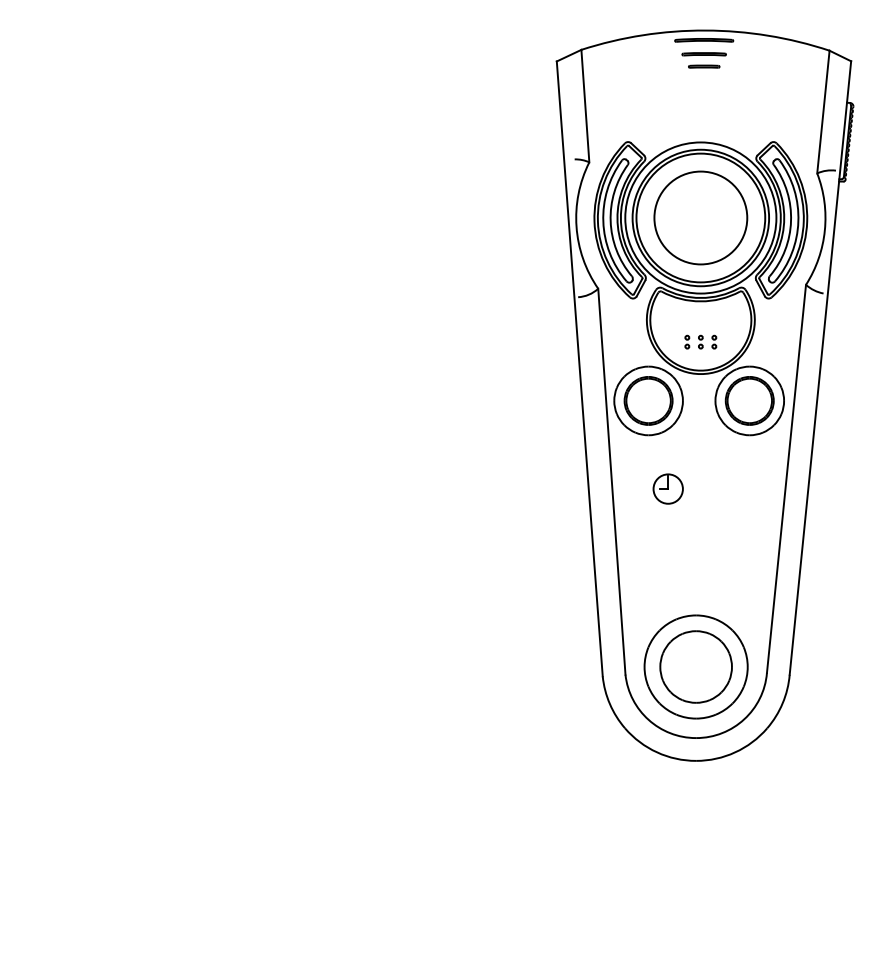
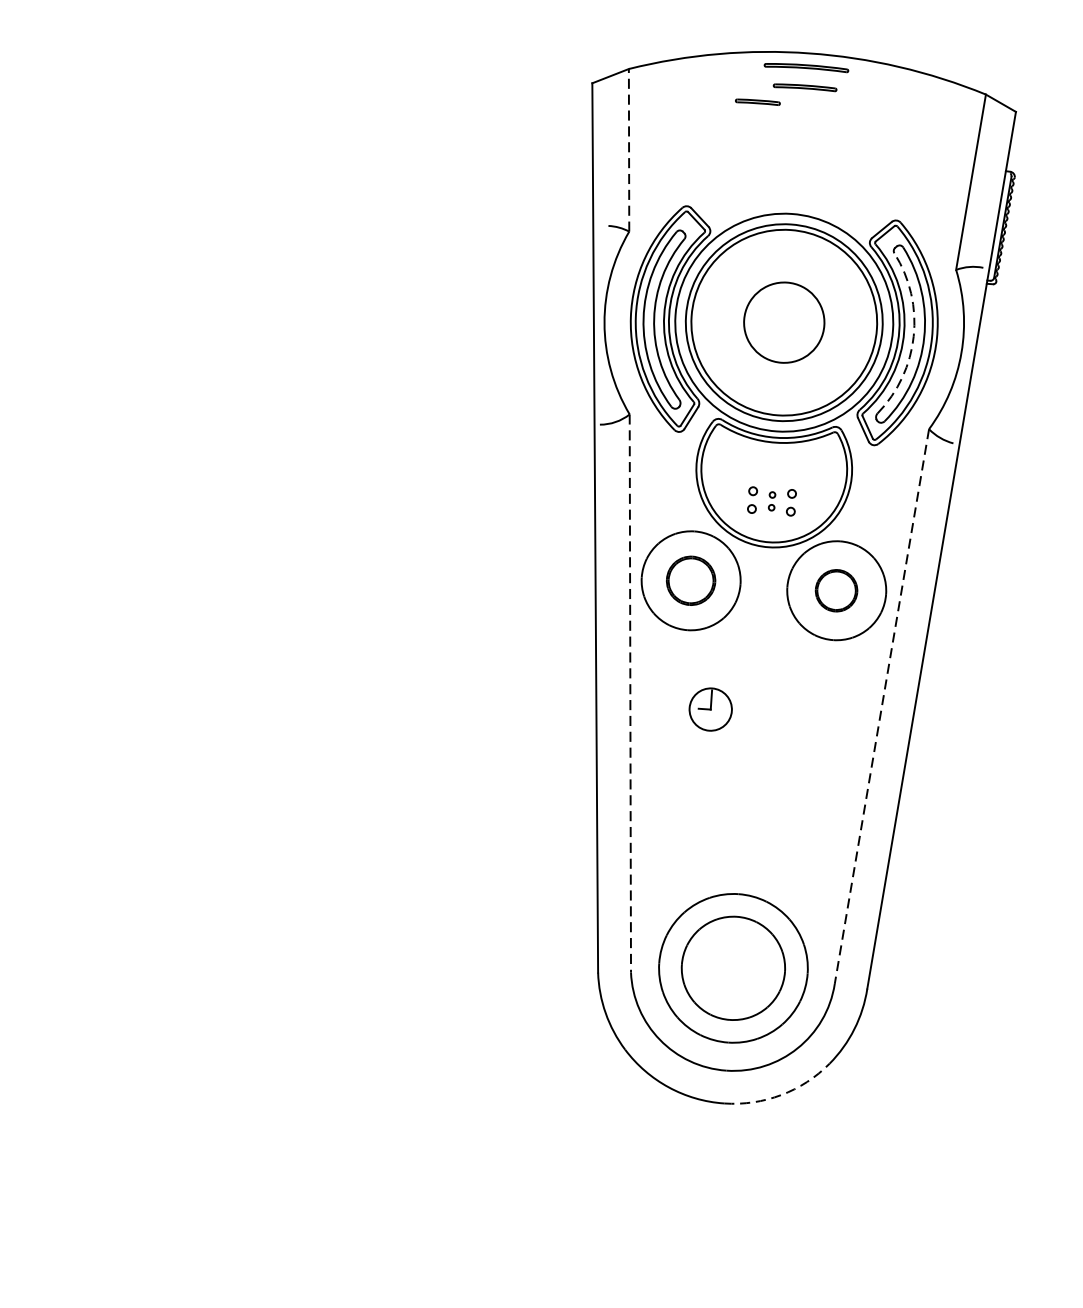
line: (704, 66) -> (758, 101), moved
line: (585, 105) -> (629, 149), solid -> dashed
circle: (700, 217) -> (783, 321), size x0.6
arc: (791, 221) -> (914, 336), solid -> dashed
part: (687, 341) -> (752, 499), size x1.4
part: (714, 341) -> (791, 501), size x1.4
part: (648, 400) -> (691, 580), size x0.7
part: (749, 400) -> (836, 590), size x0.6
line: (786, 479) -> (881, 707), solid -> dashed
line: (611, 482) -> (629, 694), solid -> dashed
arc: (735, 752) -> (781, 1095), solid -> dashed

